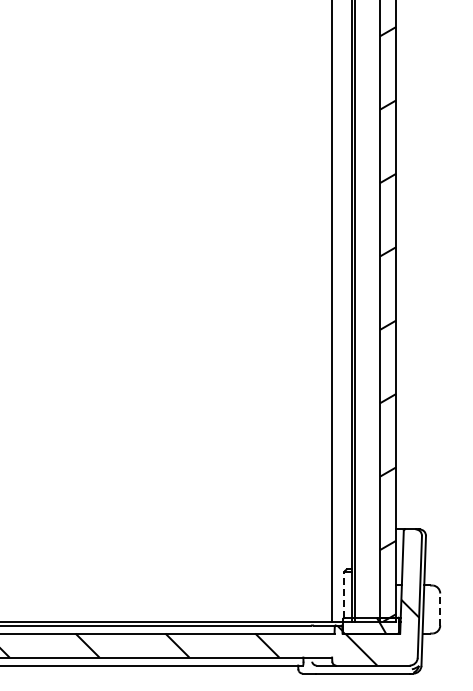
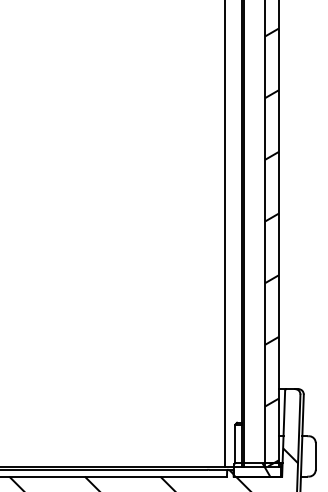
line: (344, 594) -> (235, 443), dashed -> solid
line: (440, 609) -> (315, 456), dashed -> solid

